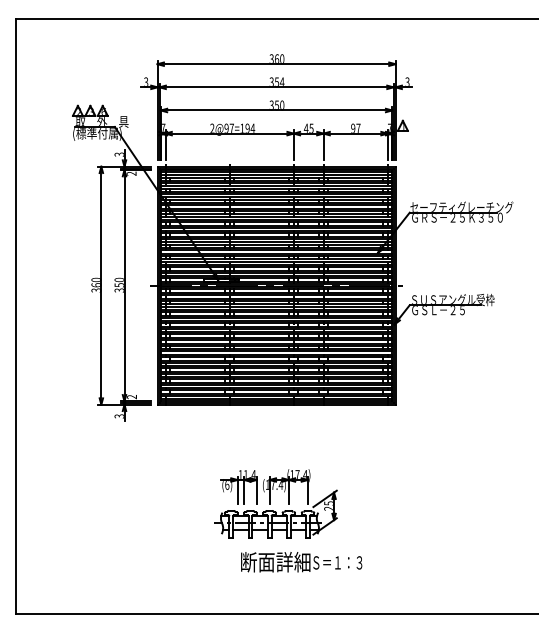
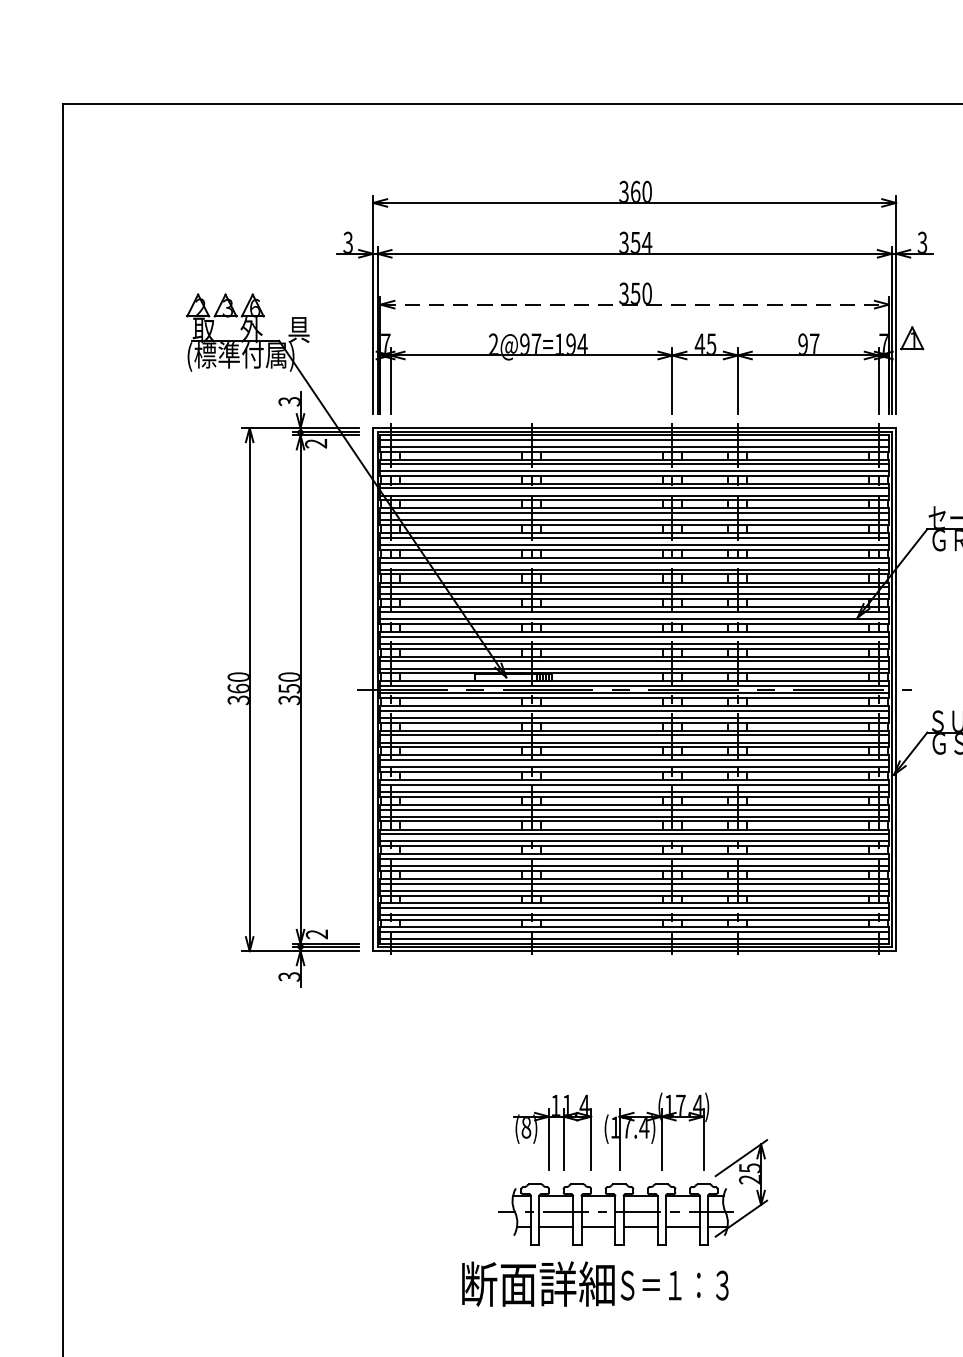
line: (276, 110) -> (634, 304), solid -> dashed
text: (227, 485) -> (526, 1128), (6) -> (8)
text: (301, 562) -> (594, 1284), moved

